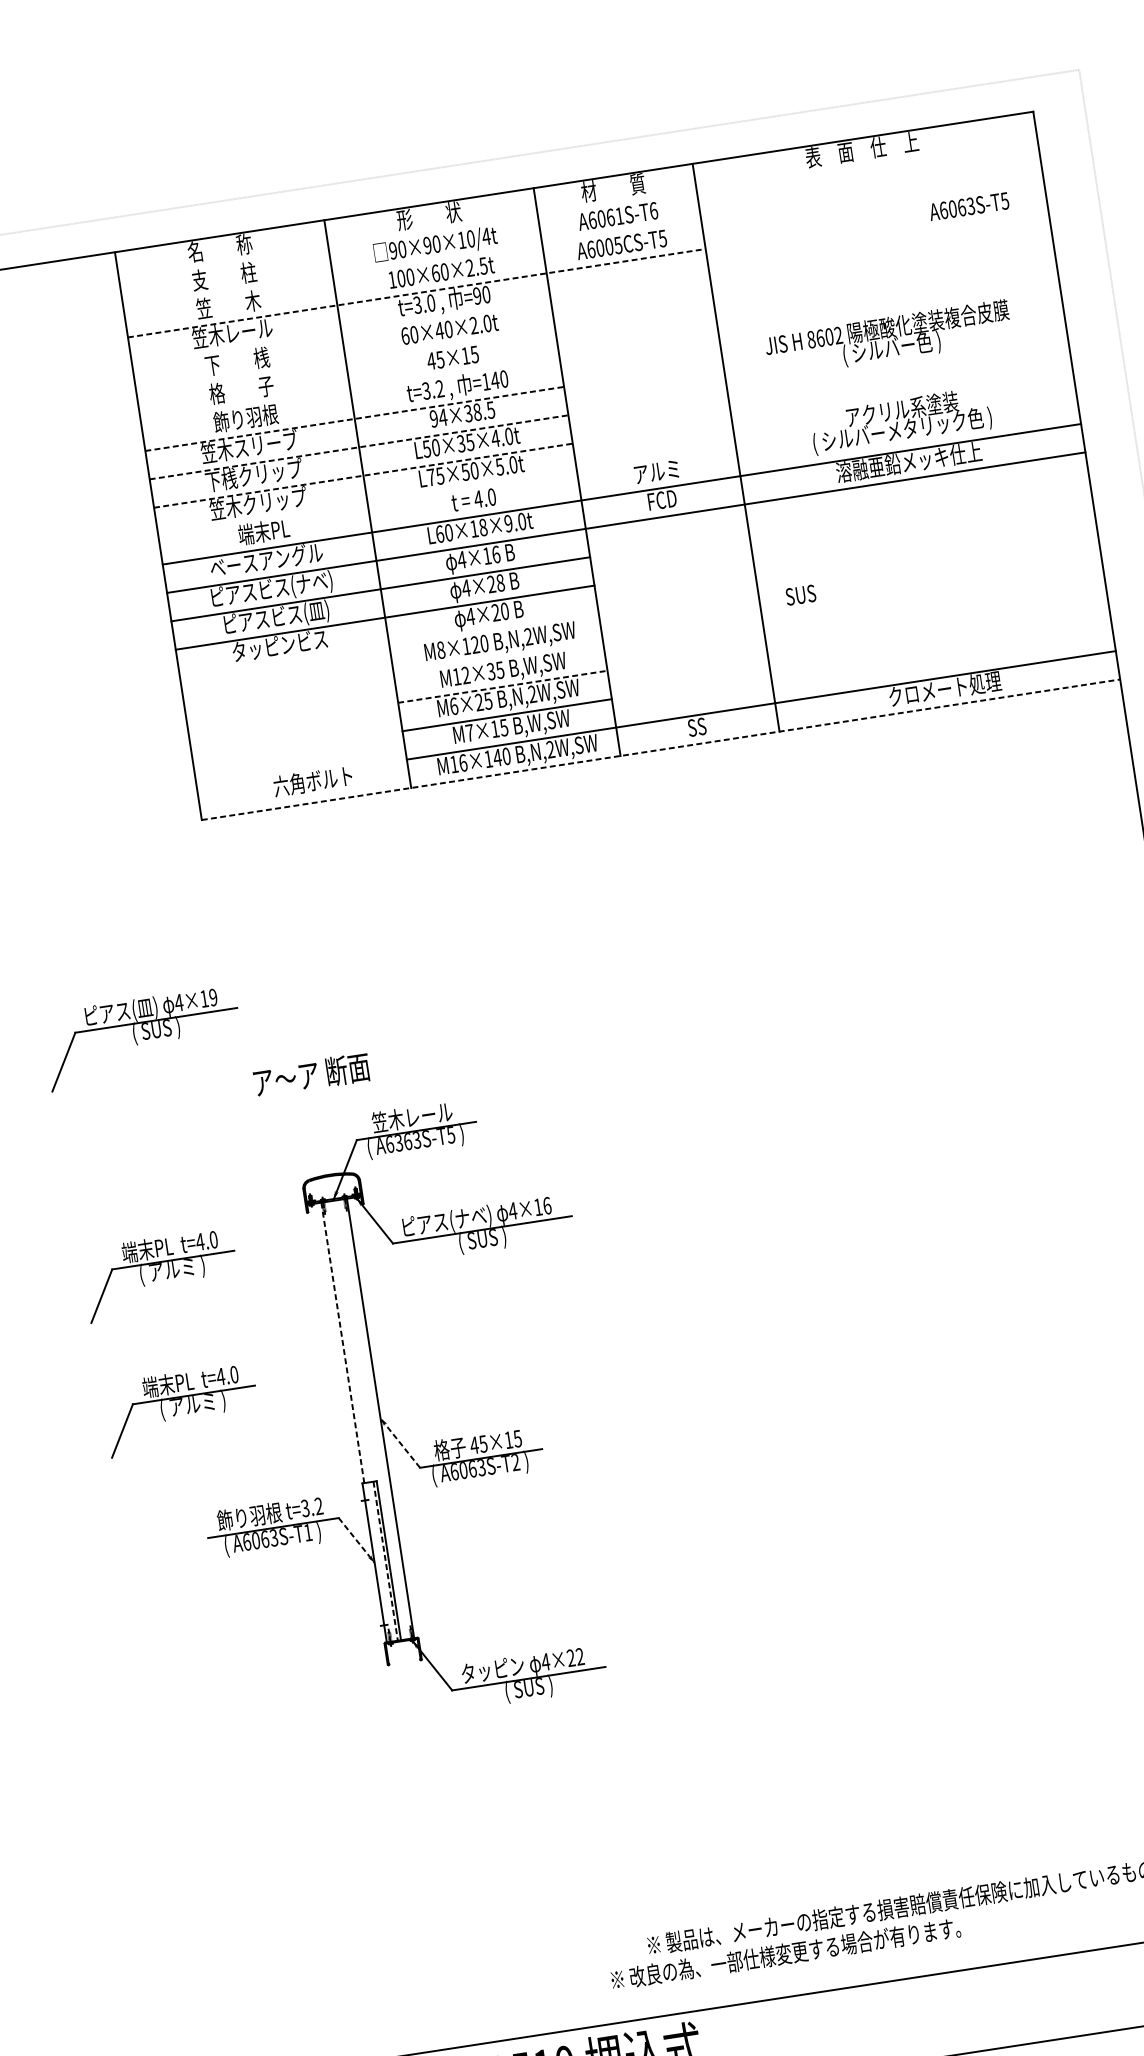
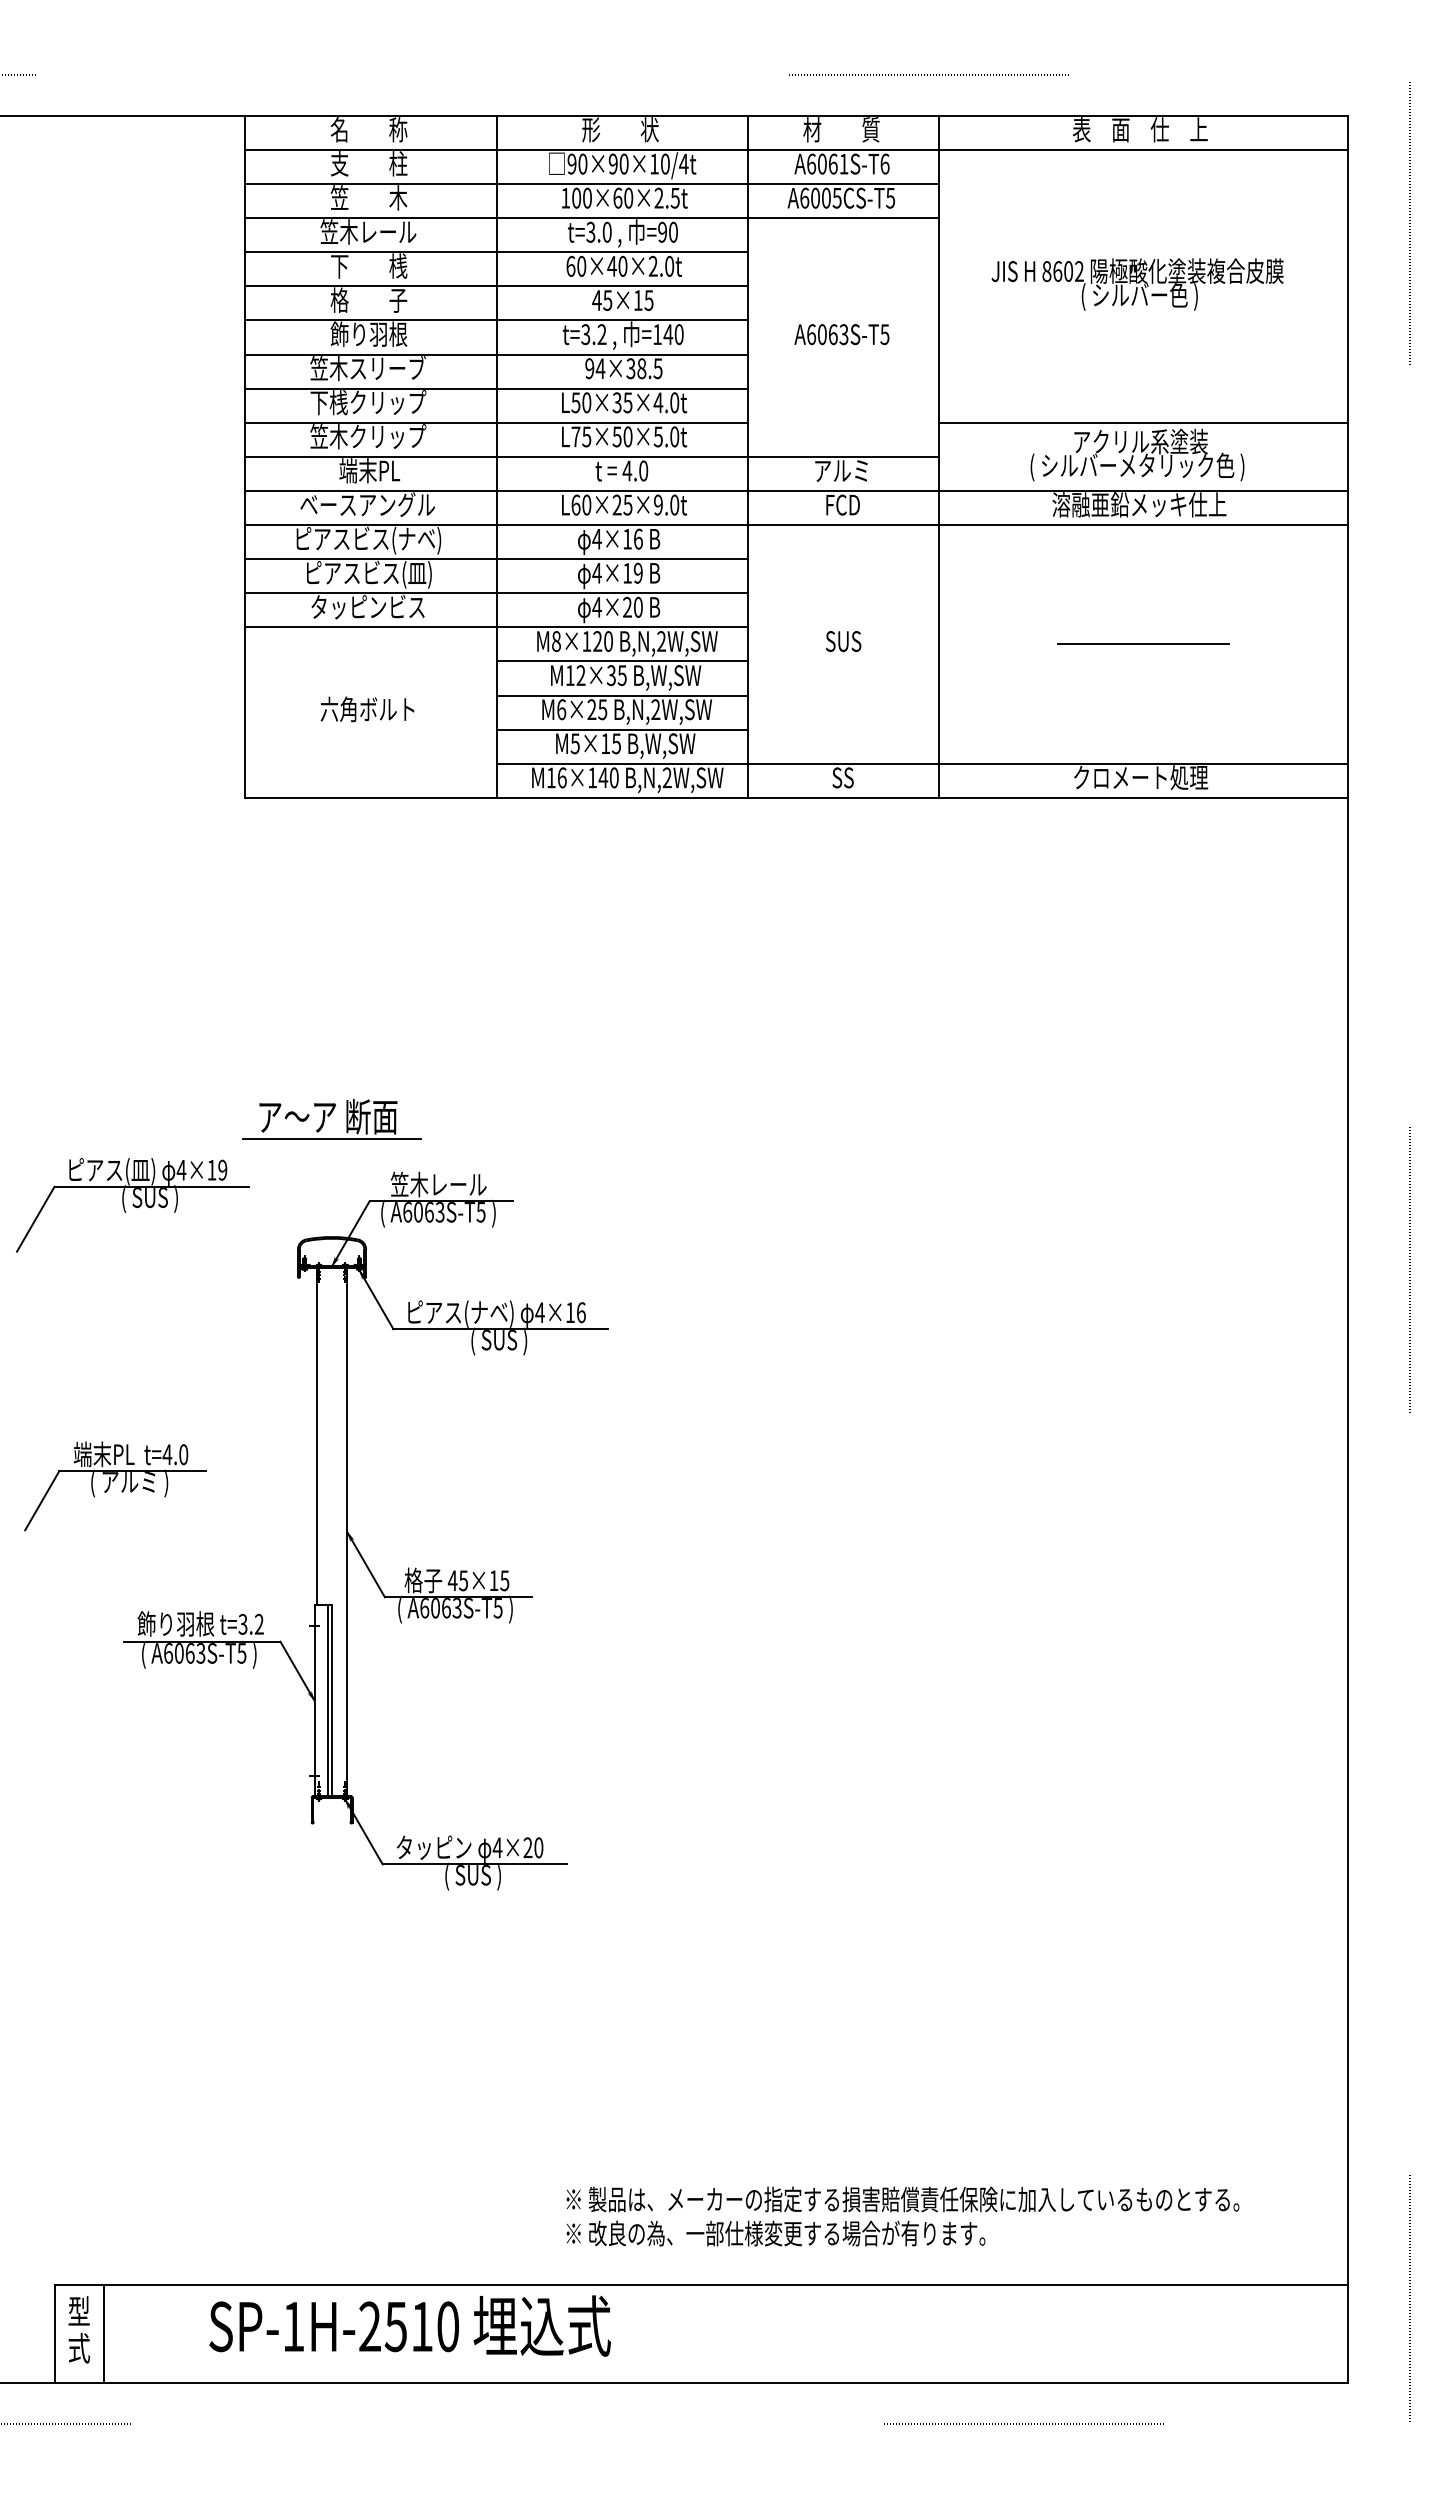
text: (968, 206) -> (841, 334), moved
line: (578, 210) -> (796, 149), added
line: (412, 265) -> (592, 184), added
line: (417, 293) -> (592, 218), dashed -> solid
line: (341, 334) -> (496, 252), added
text: (888, 338) -> (1137, 284), moved
line: (345, 362) -> (496, 286), added
line: (350, 390) -> (496, 320), added
line: (901, 393) -> (1143, 422), added
line: (355, 418) -> (497, 354), dashed -> solid
line: (359, 447) -> (497, 388), dashed -> solid
line: (364, 475) -> (497, 422), dashed -> solid
line: (447, 491) -> (592, 456), added
text: (478, 527) -> (622, 504), L60×18×9.0t -> L60×25×9.0t
line: (930, 577) -> (1143, 644), added
text: (495, 583) -> (632, 572), 4×28 -> 4×19
text: (800, 595) -> (843, 641), moved
line: (389, 646) -> (496, 627), added
line: (498, 658) -> (622, 661), added
line: (502, 686) -> (622, 695), dashed -> solid
text: (469, 732) -> (574, 743), M7×15 -> M5×15
line: (660, 749) -> (796, 797), dashed -> solid
text: (312, 781) -> (367, 709), moved
part: (142, 1038) -> (132, 1205), moved
line: (317, 1092) -> (331, 1138), added
text: (398, 1143) -> (418, 1212), A6363S-T5 -> A6063S-T5
part: (161, 1275) -> (115, 1324), removed
line: (342, 1343) -> (316, 1437), dashed -> solid
line: (400, 1442) -> (366, 1564), dashed -> solid
text: (515, 1462) -> (497, 1608), A6063S-T2 -> A6063S-T5
text: (307, 1532) -> (241, 1653), A6063S-T1 -> A6063S-T5
line: (356, 1540) -> (297, 1671), dashed -> solid
line: (385, 1561) -> (327, 1701), dashed -> solid
text: (579, 1656) -> (538, 1847), 4×22 -> 4×20
text: (785, 1953) -> (775, 2233), moved

